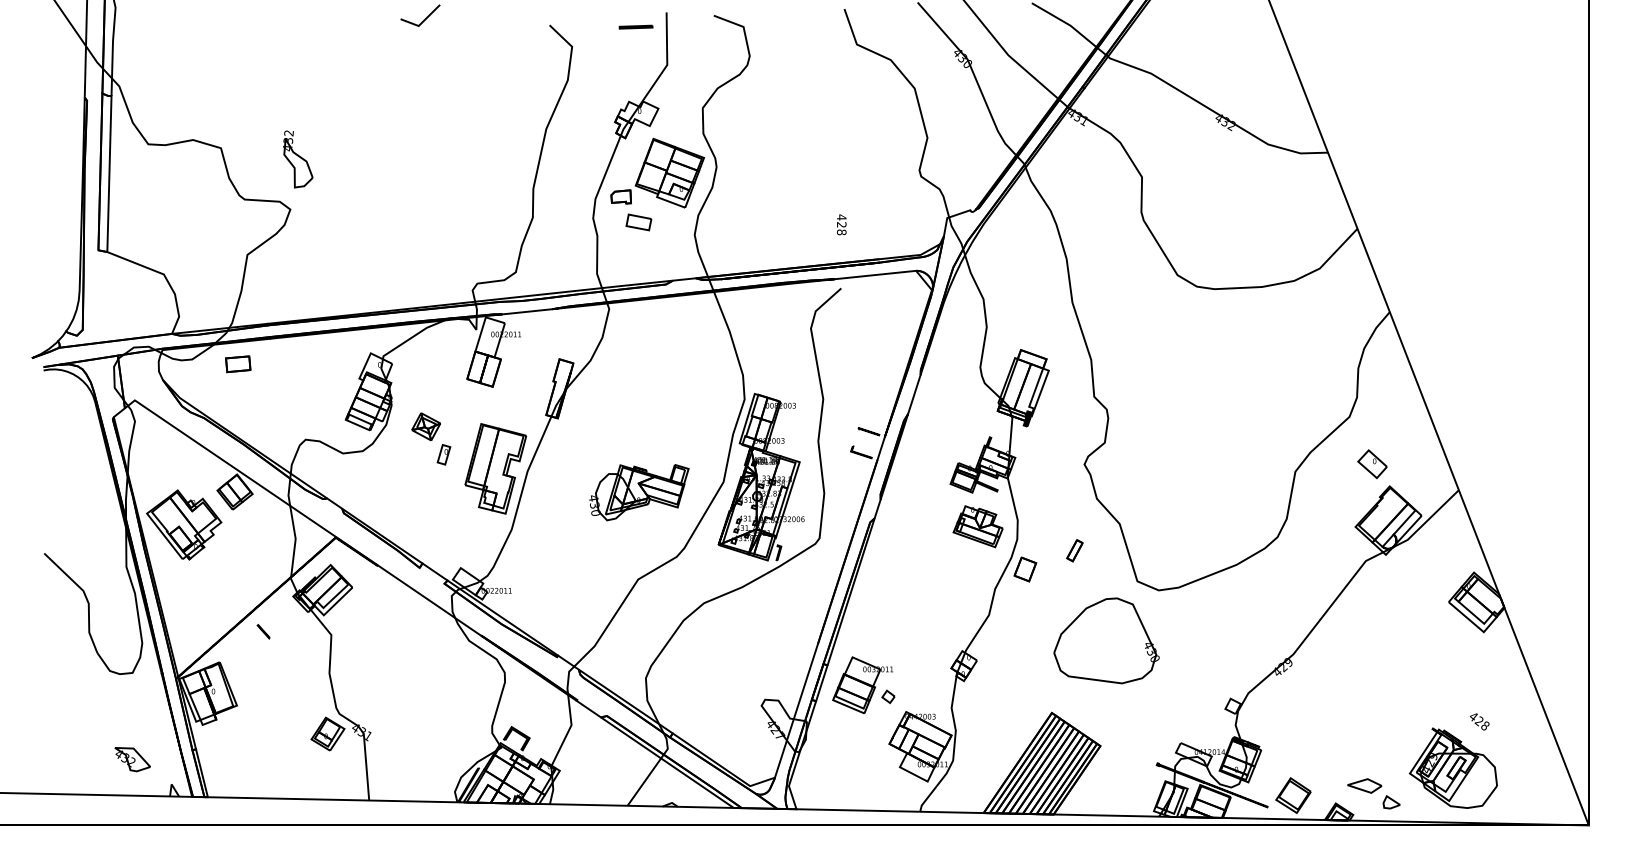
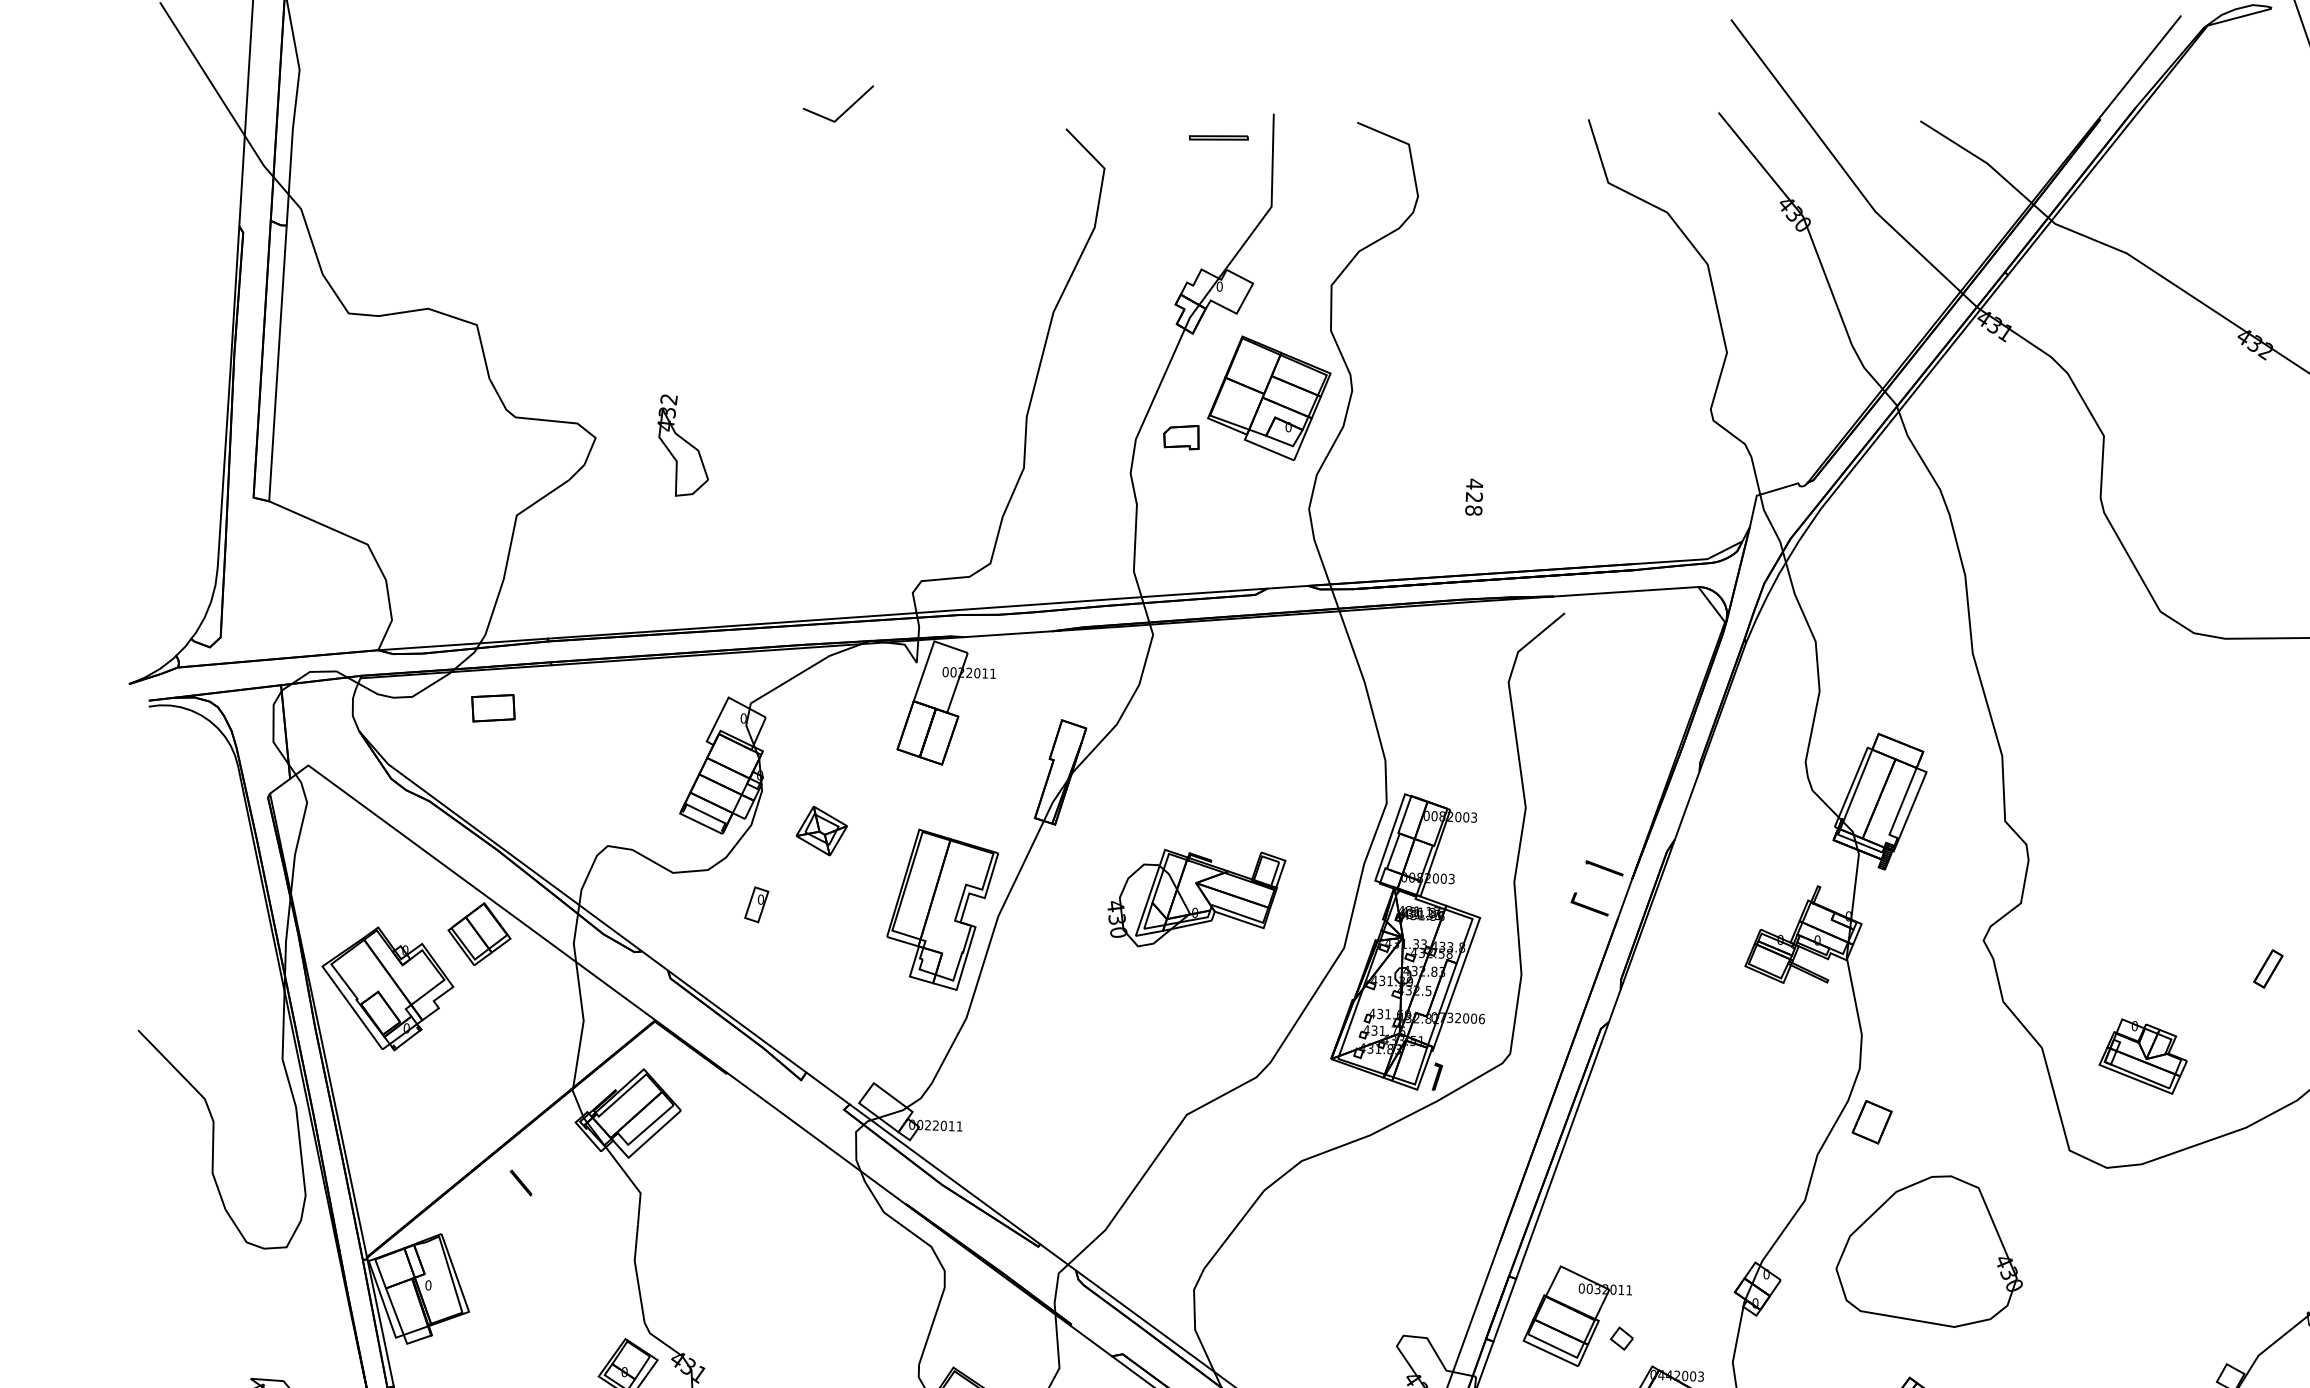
part: (298, 159) -> (684, 446), moved
part: (638, 222) -> (1210, 483), removed
text: (841, 224) -> (1473, 496), moved
part: (443, 454) -> (755, 904), moved
part: (639, 492) -> (1197, 899), moved
part: (977, 526) -> (2142, 1056), moved
part: (1074, 550) -> (2267, 968), moved
part: (1106, 640) -> (1929, 1250), moved

